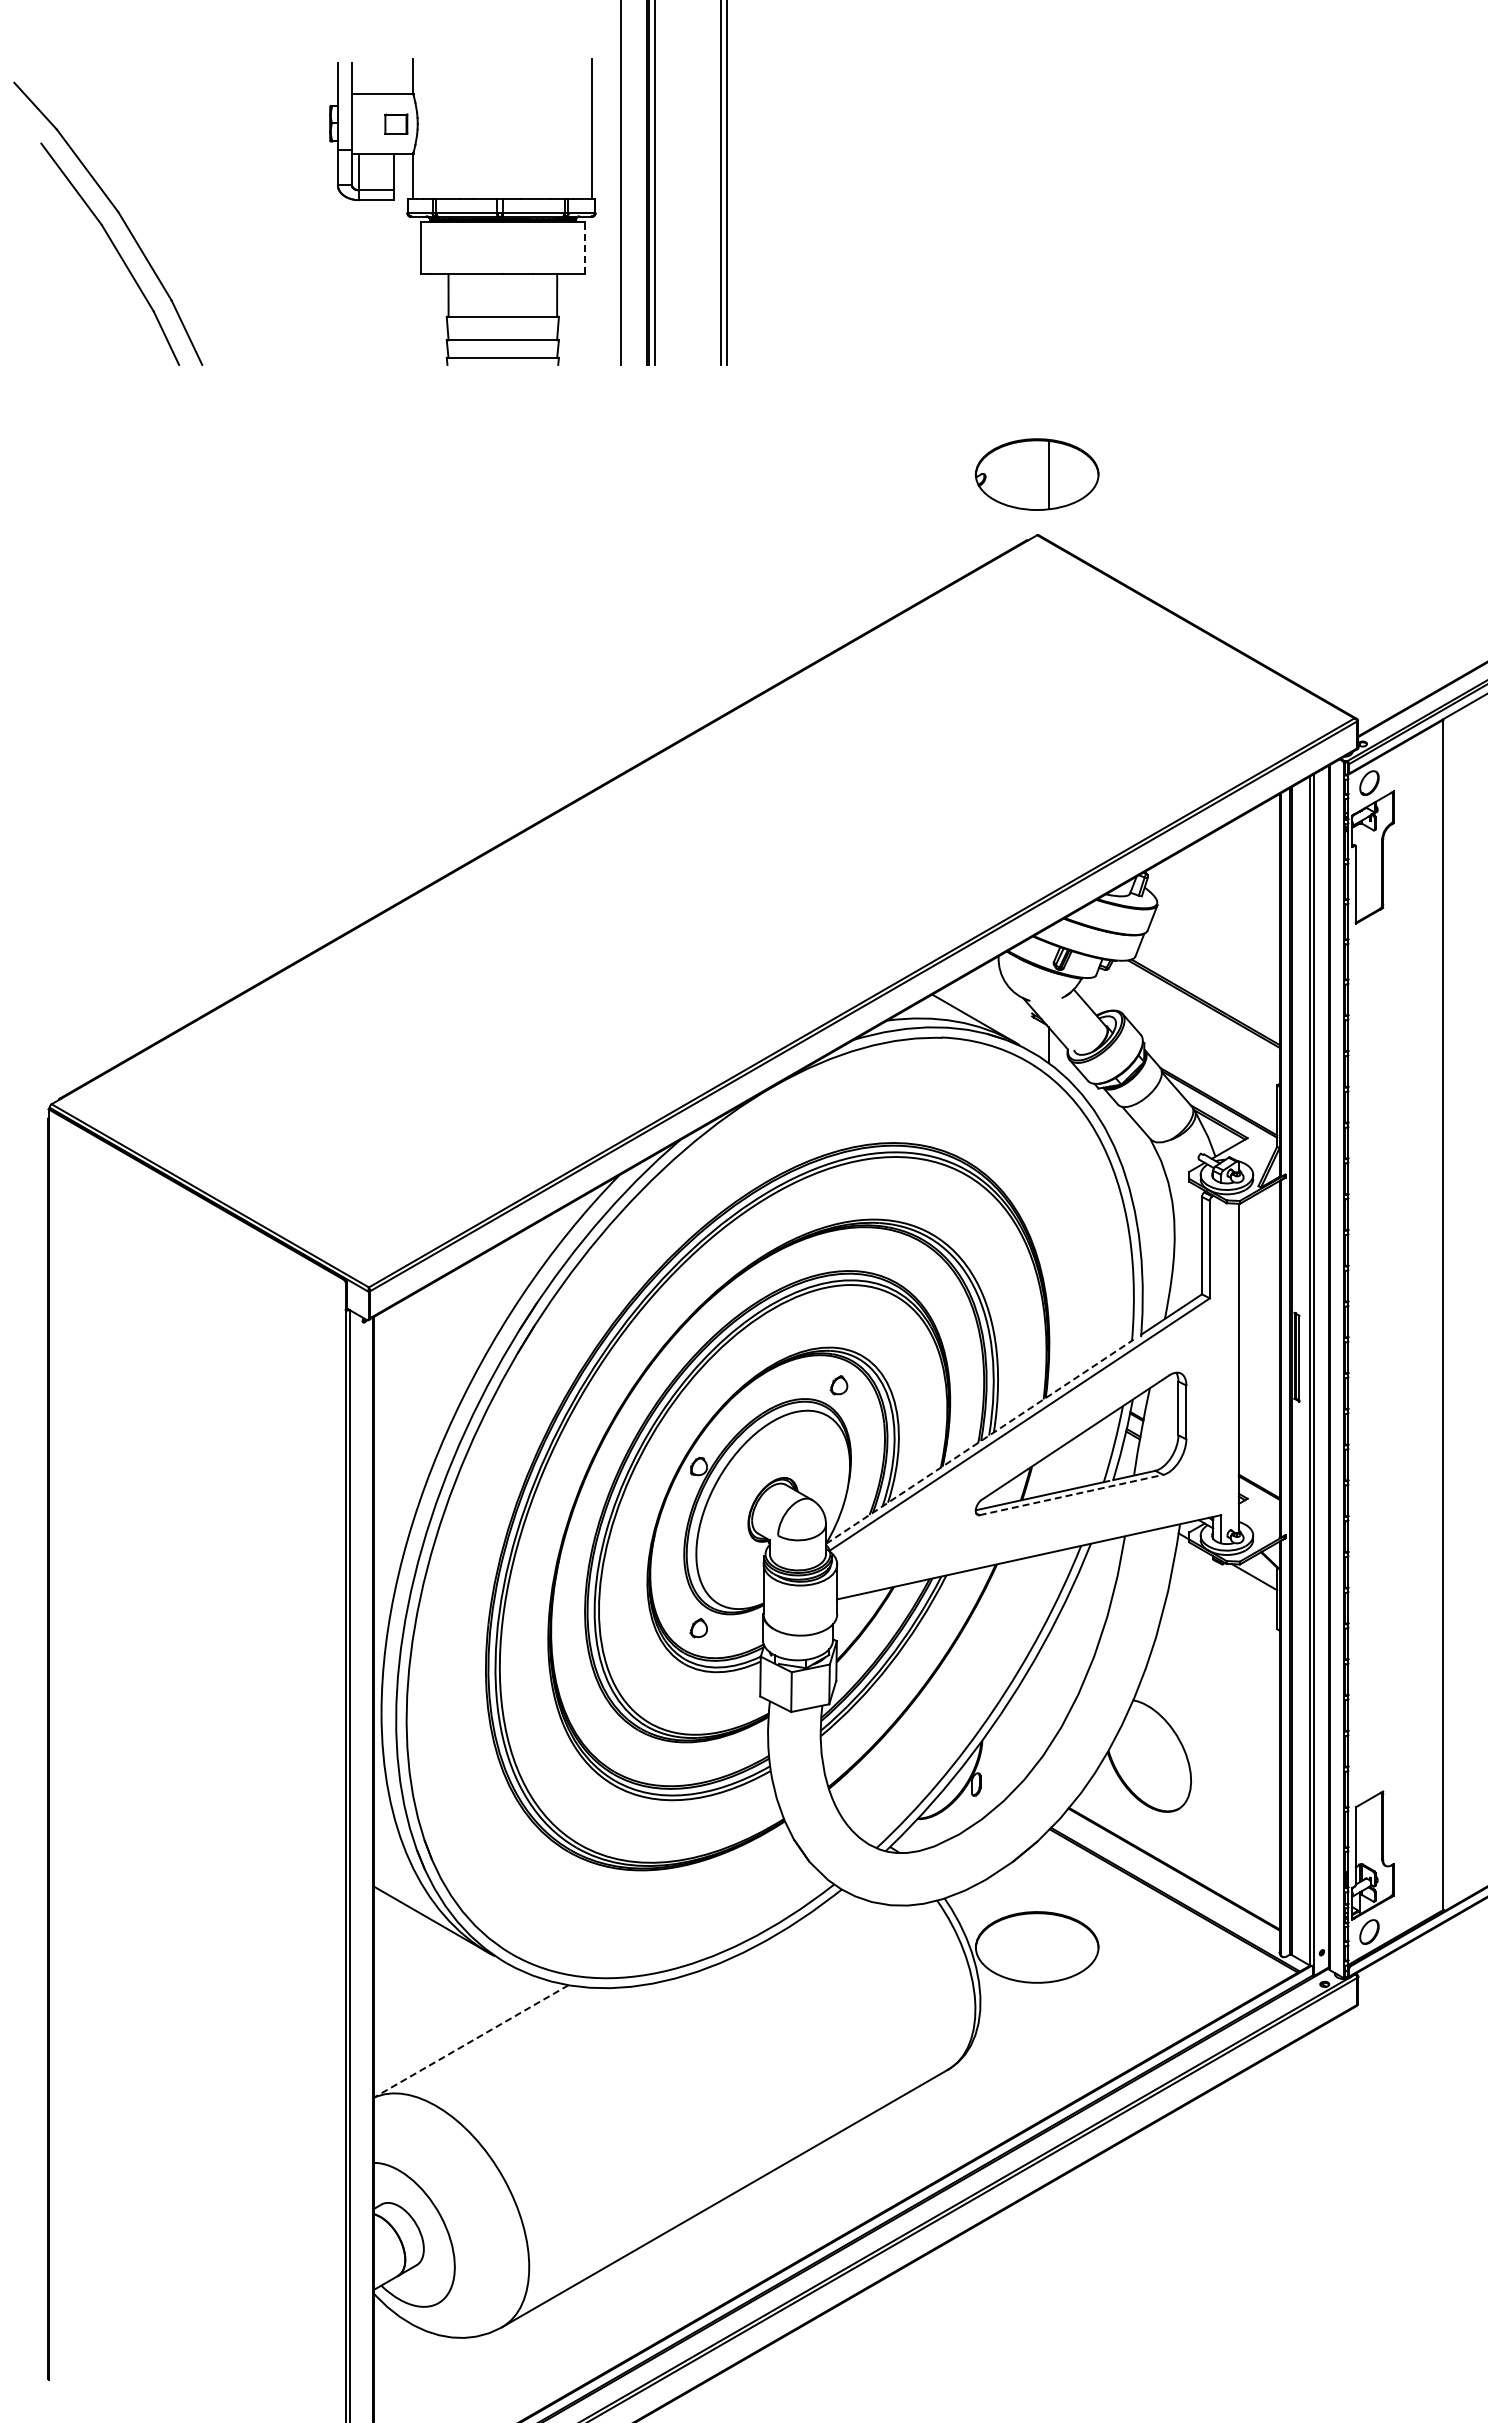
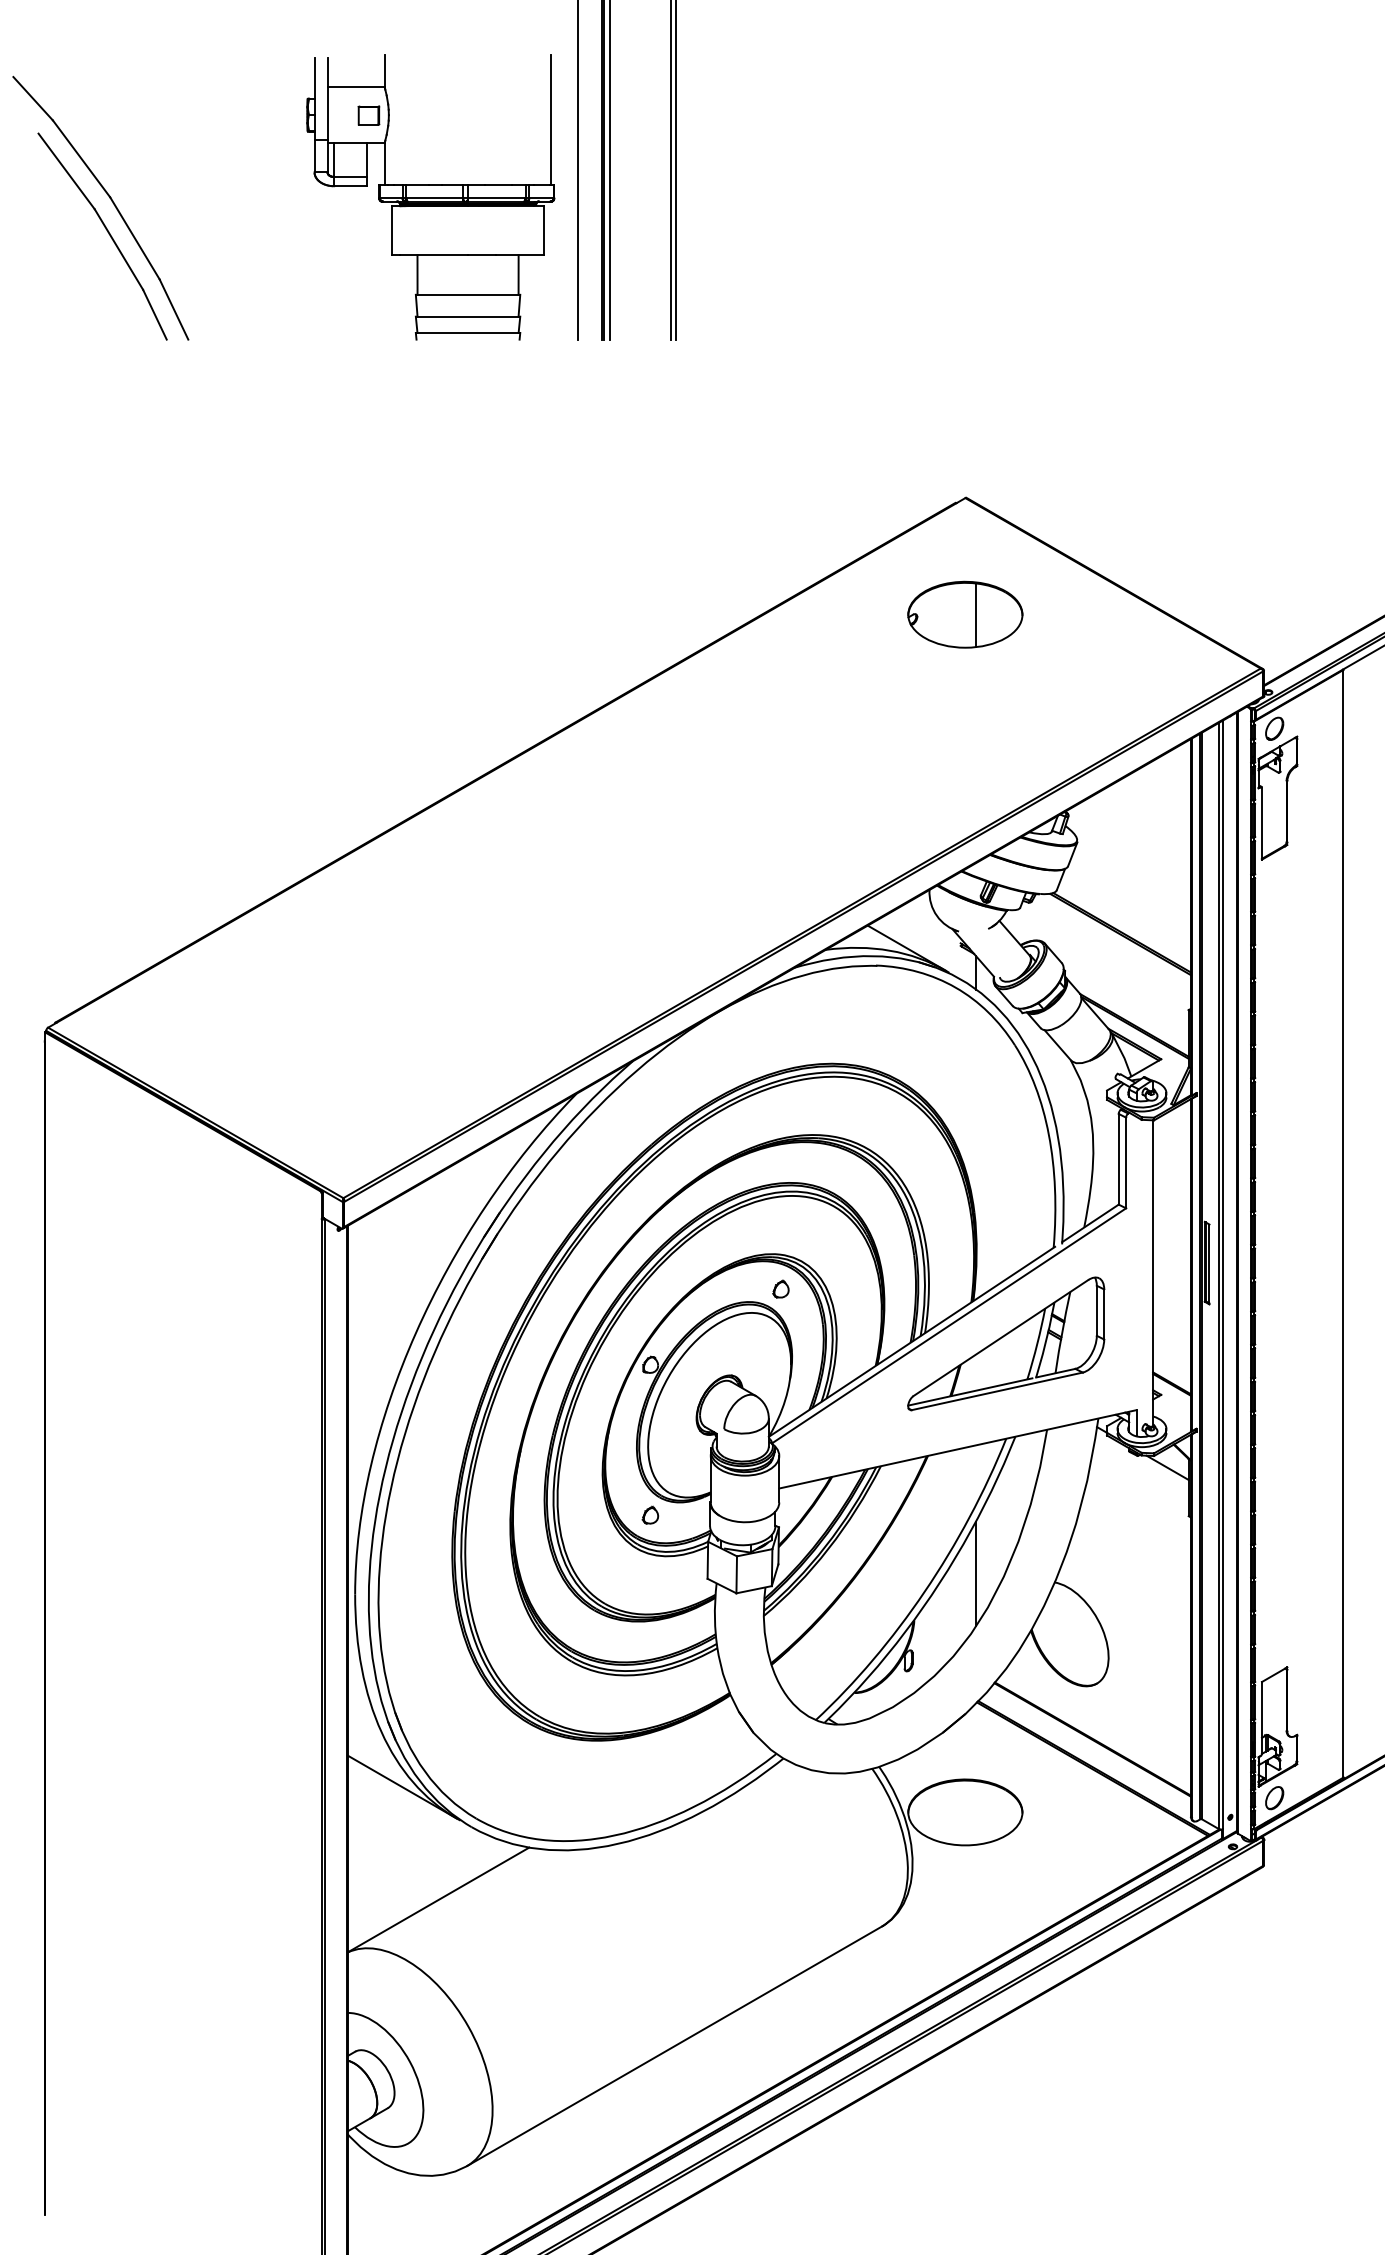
line: (584, 247) -> (544, 230), dashed -> solid
part: (1037, 474) -> (965, 614), moved
line: (979, 1441) -> (911, 1341), dashed -> solid
line: (1071, 1494) -> (997, 1390), dashed -> solid
line: (1048, 1690) -> (975, 1573), added
line: (471, 2041) -> (438, 1899), dashed -> solid

